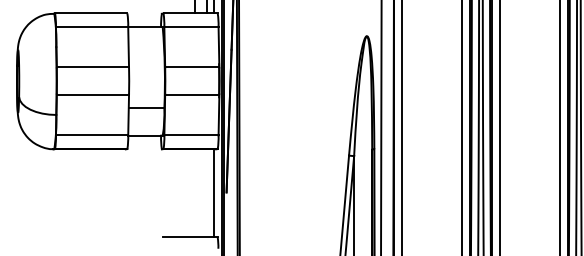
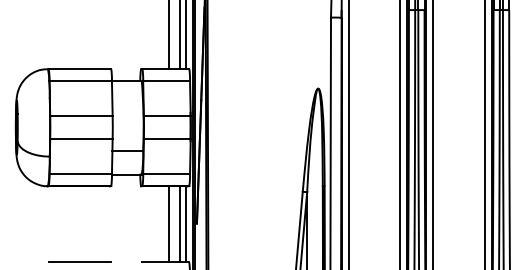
line: (194, 193) -> (169, 224), added
line: (206, 193) -> (179, 224), added
line: (90, 237) -> (79, 262), added

